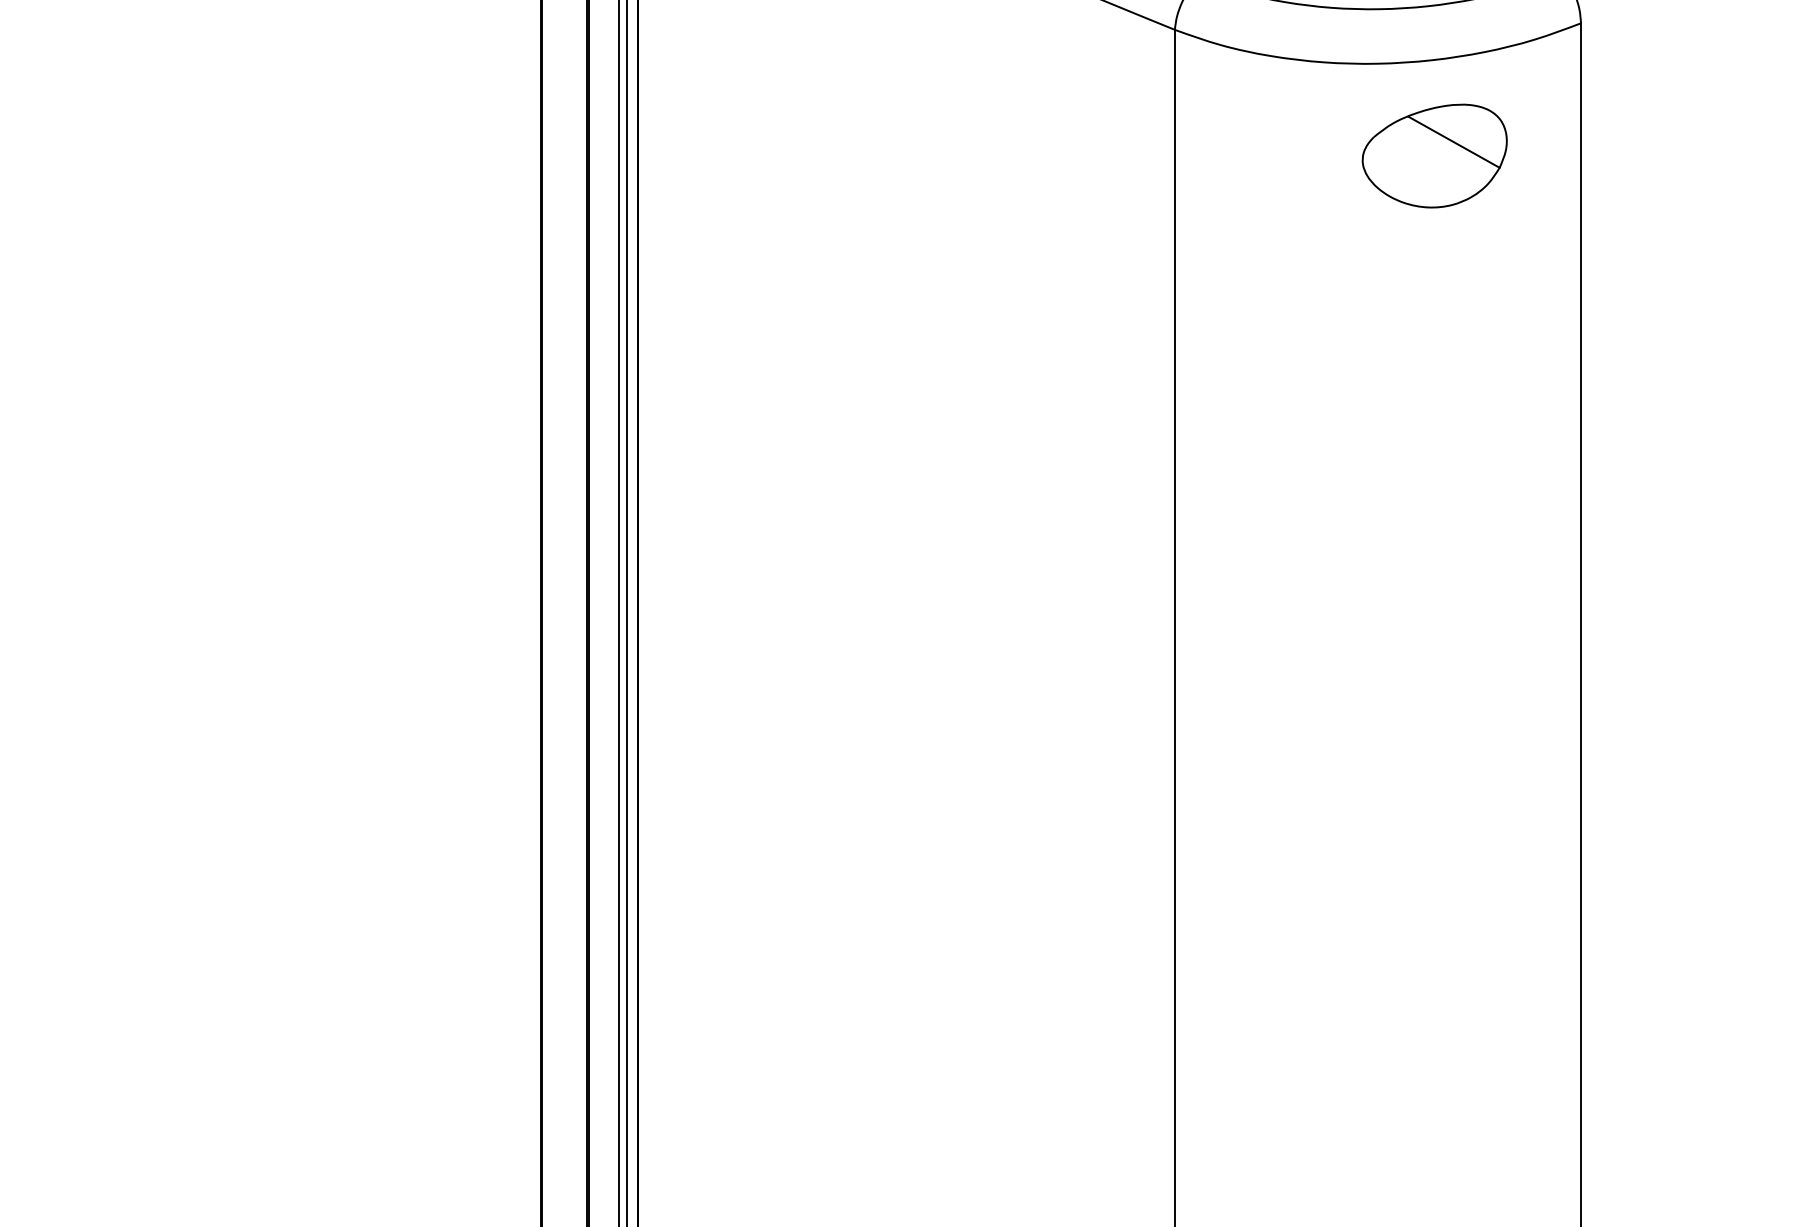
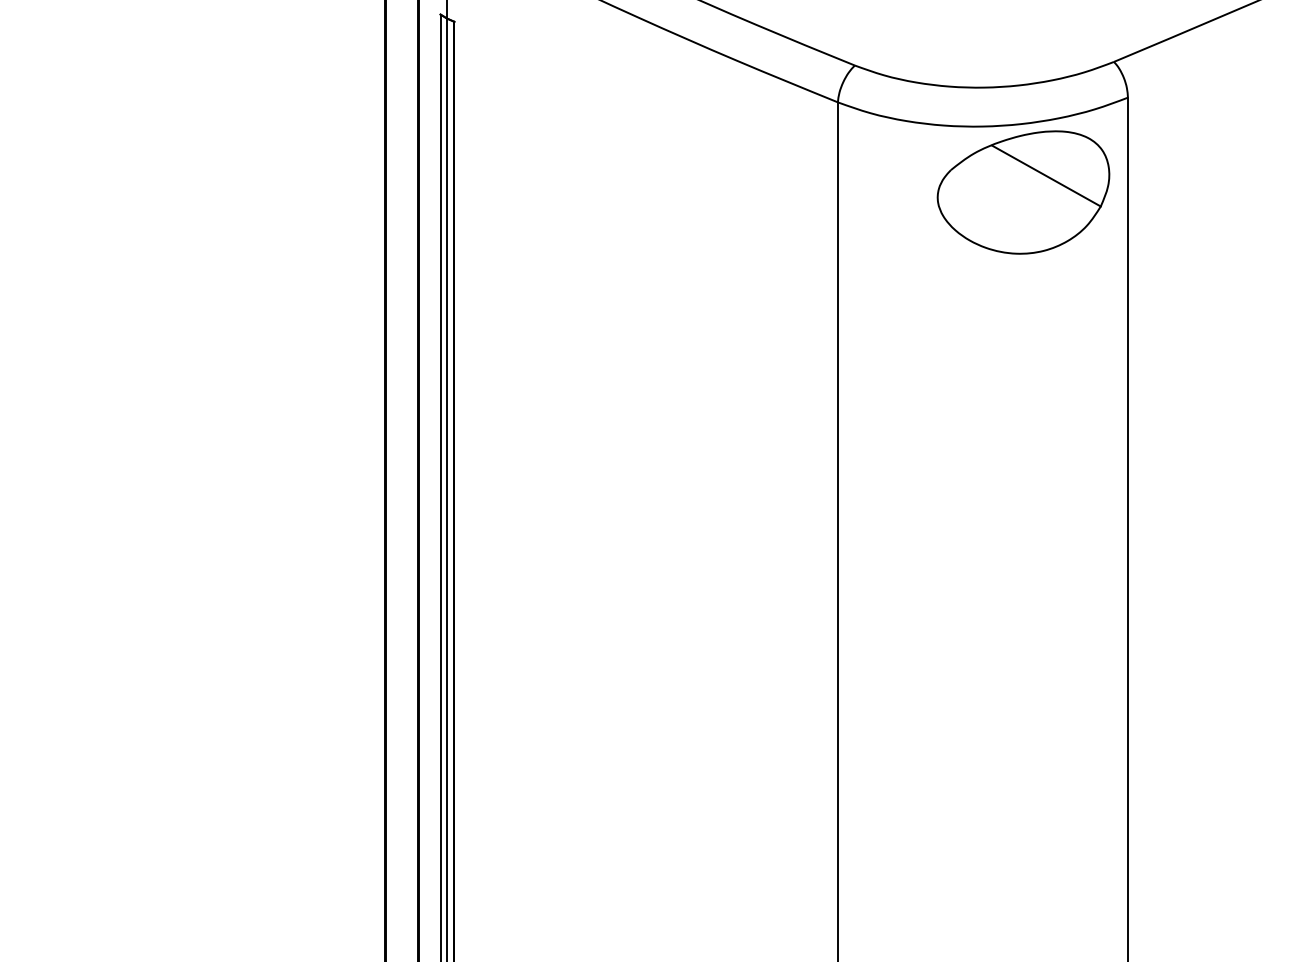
part: (1434, 156) -> (1023, 192), size x1.67

